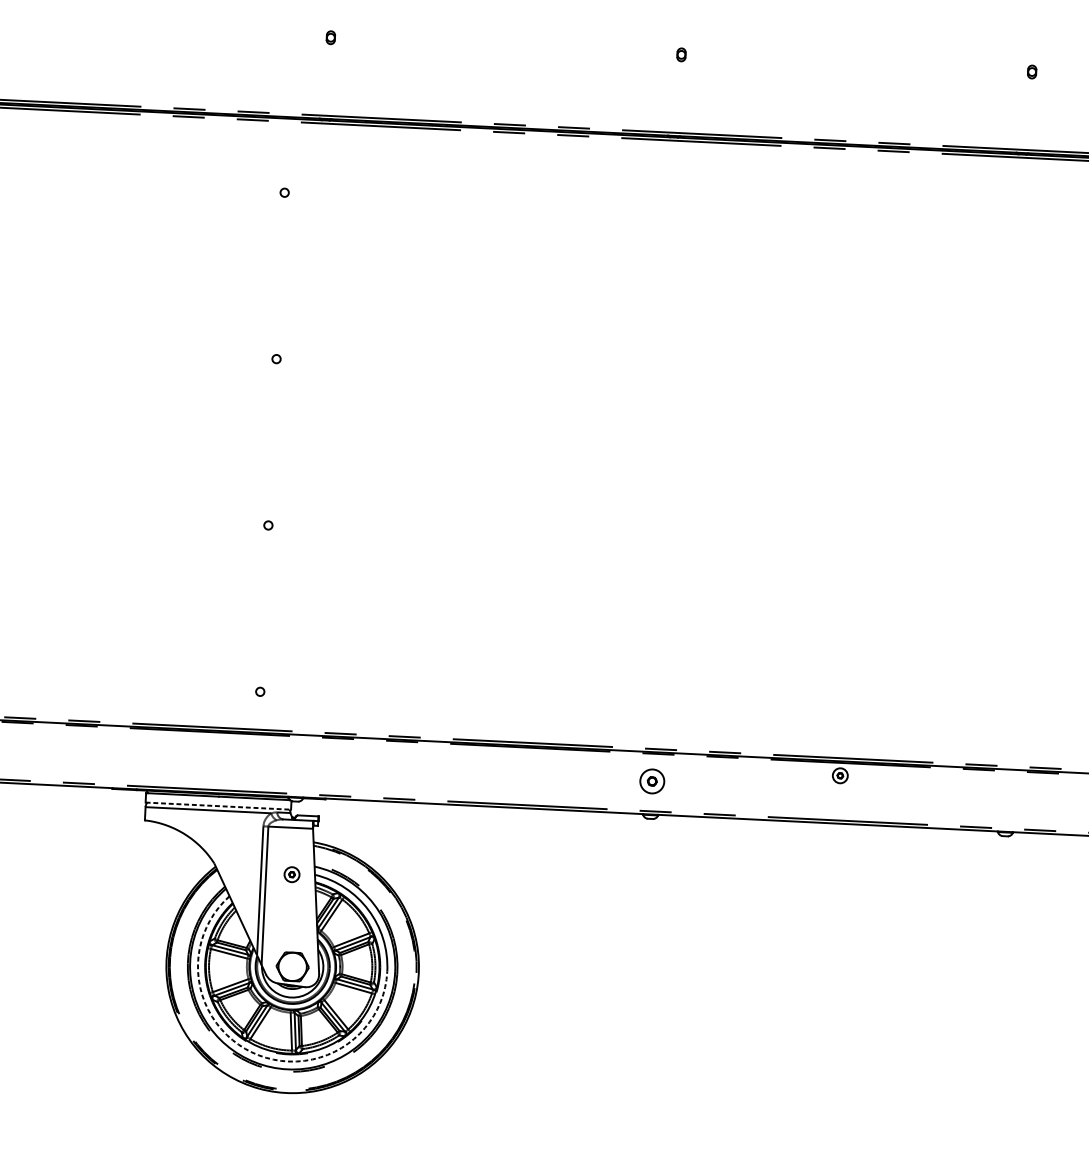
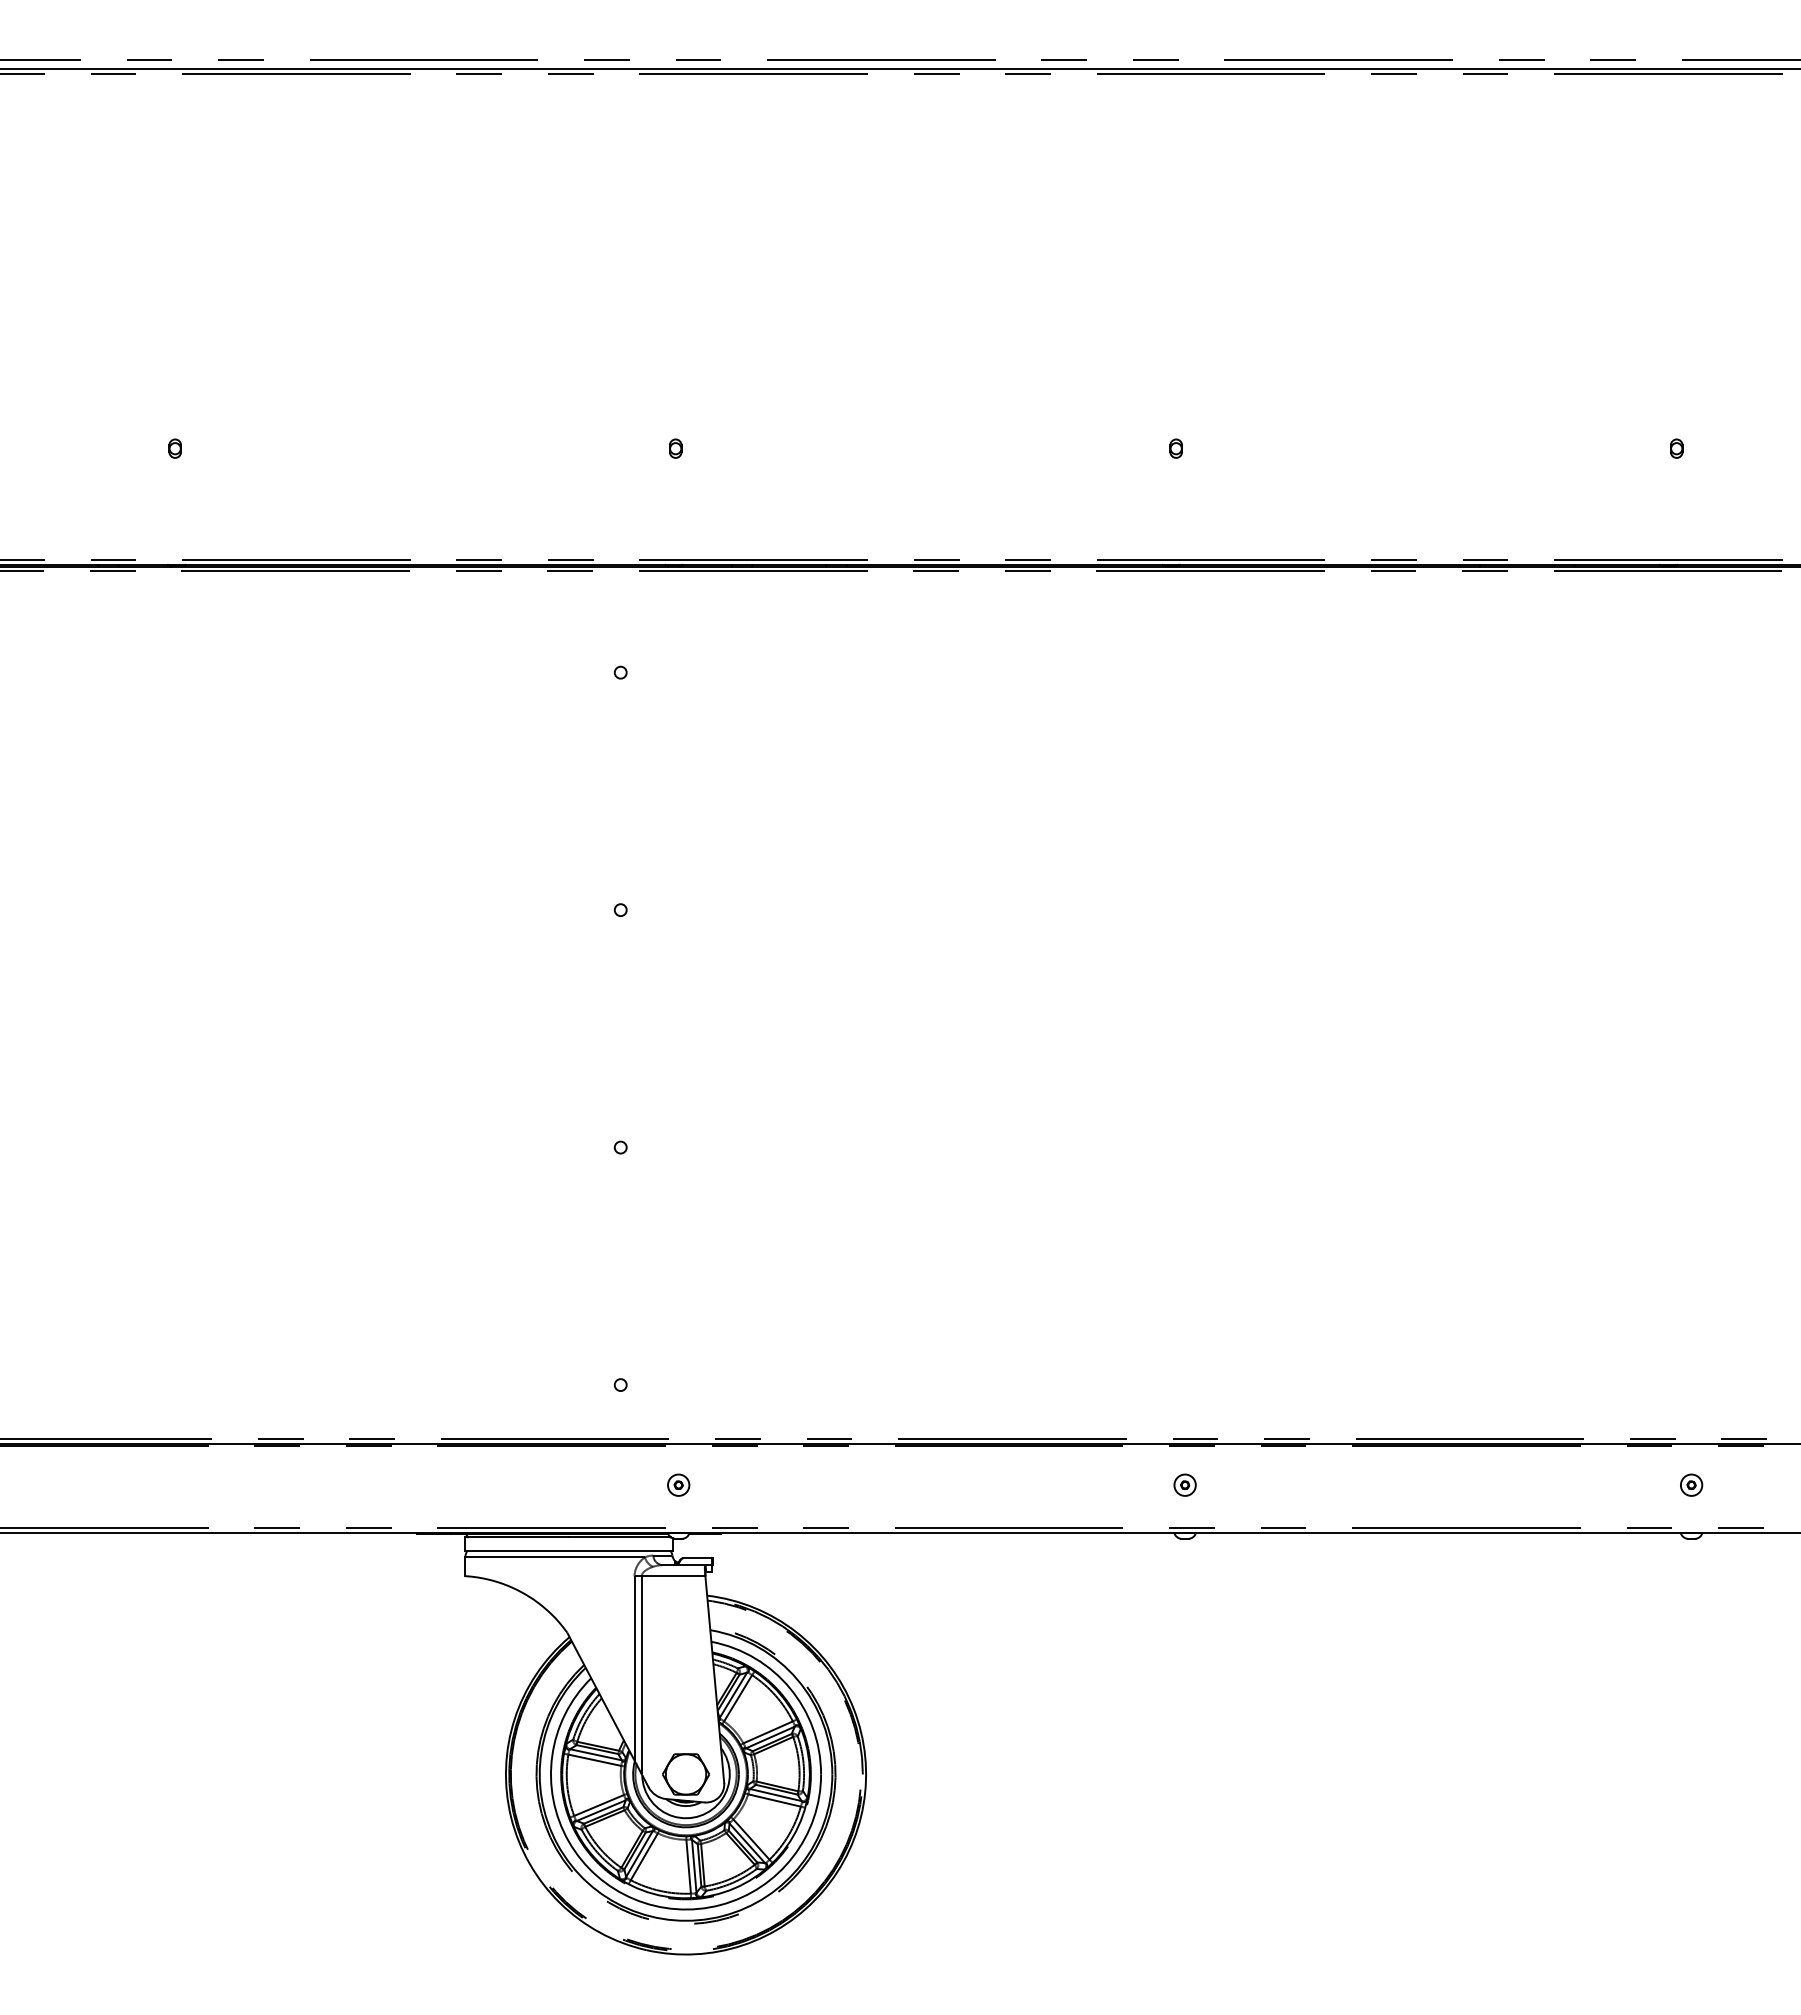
part: (840, 775) -> (1691, 1484), moved
part: (651, 780) -> (1184, 1484), size x0.62
line: (218, 805) -> (568, 1550), dashed -> solid
part: (291, 874) -> (678, 1484), moved
arc: (251, 1052) -> (633, 1899), dashed -> solid

